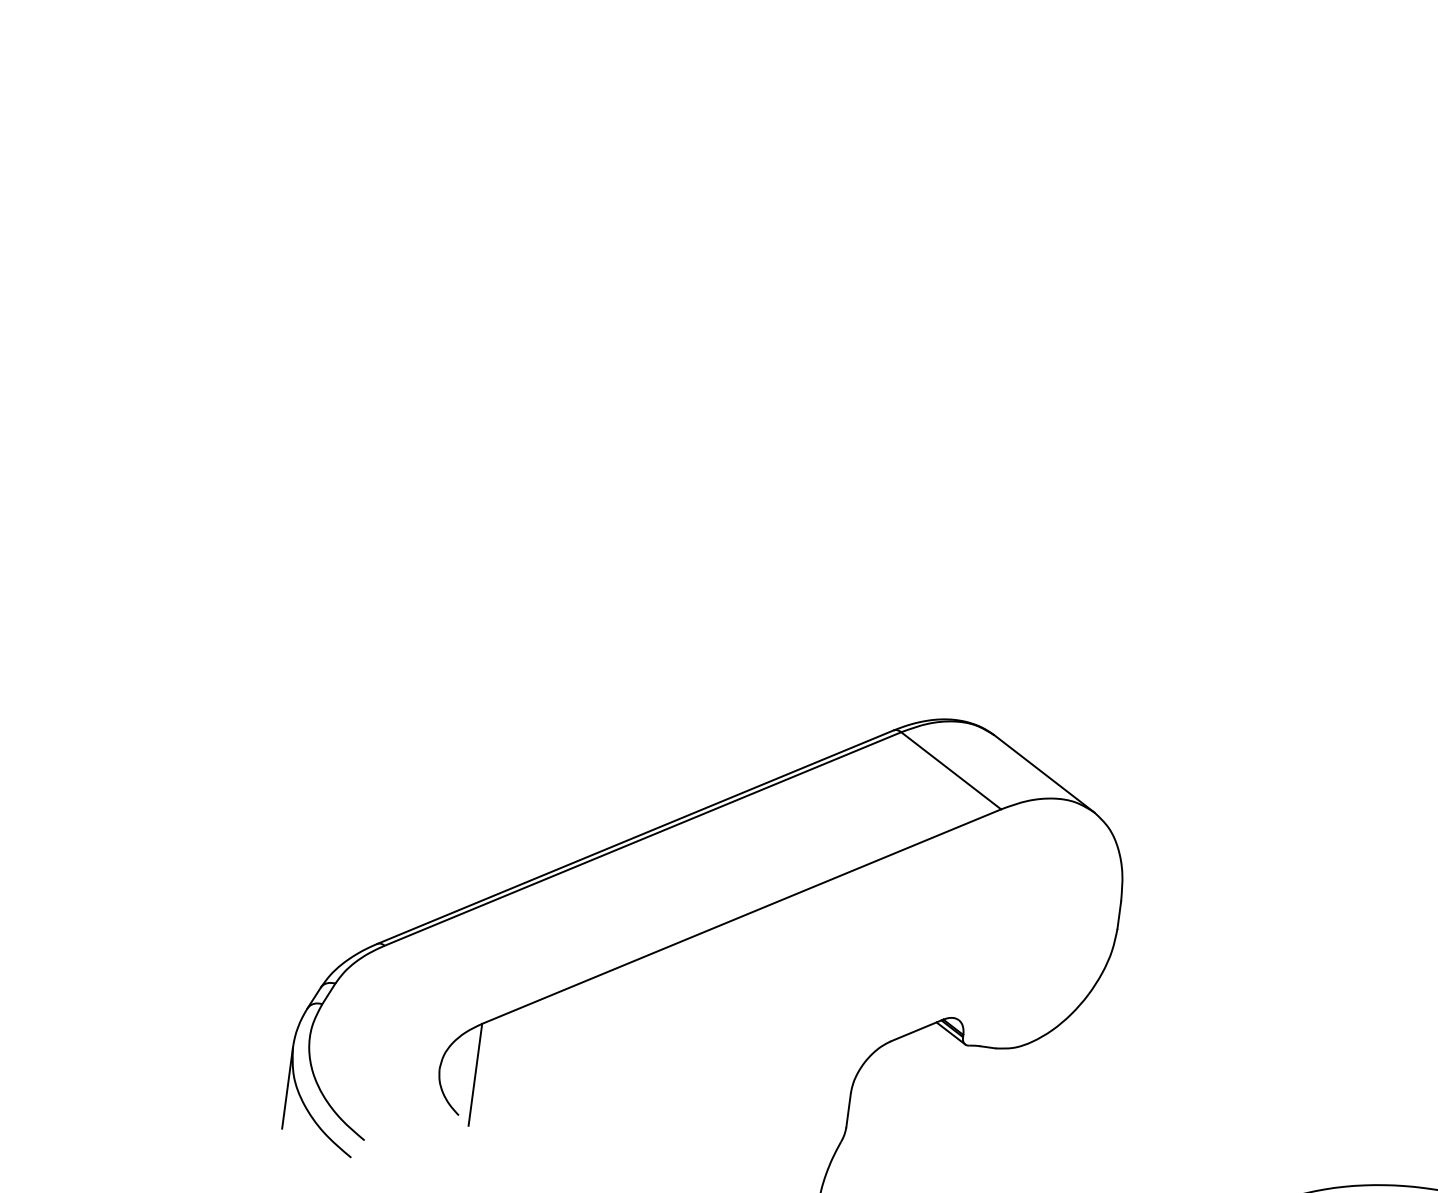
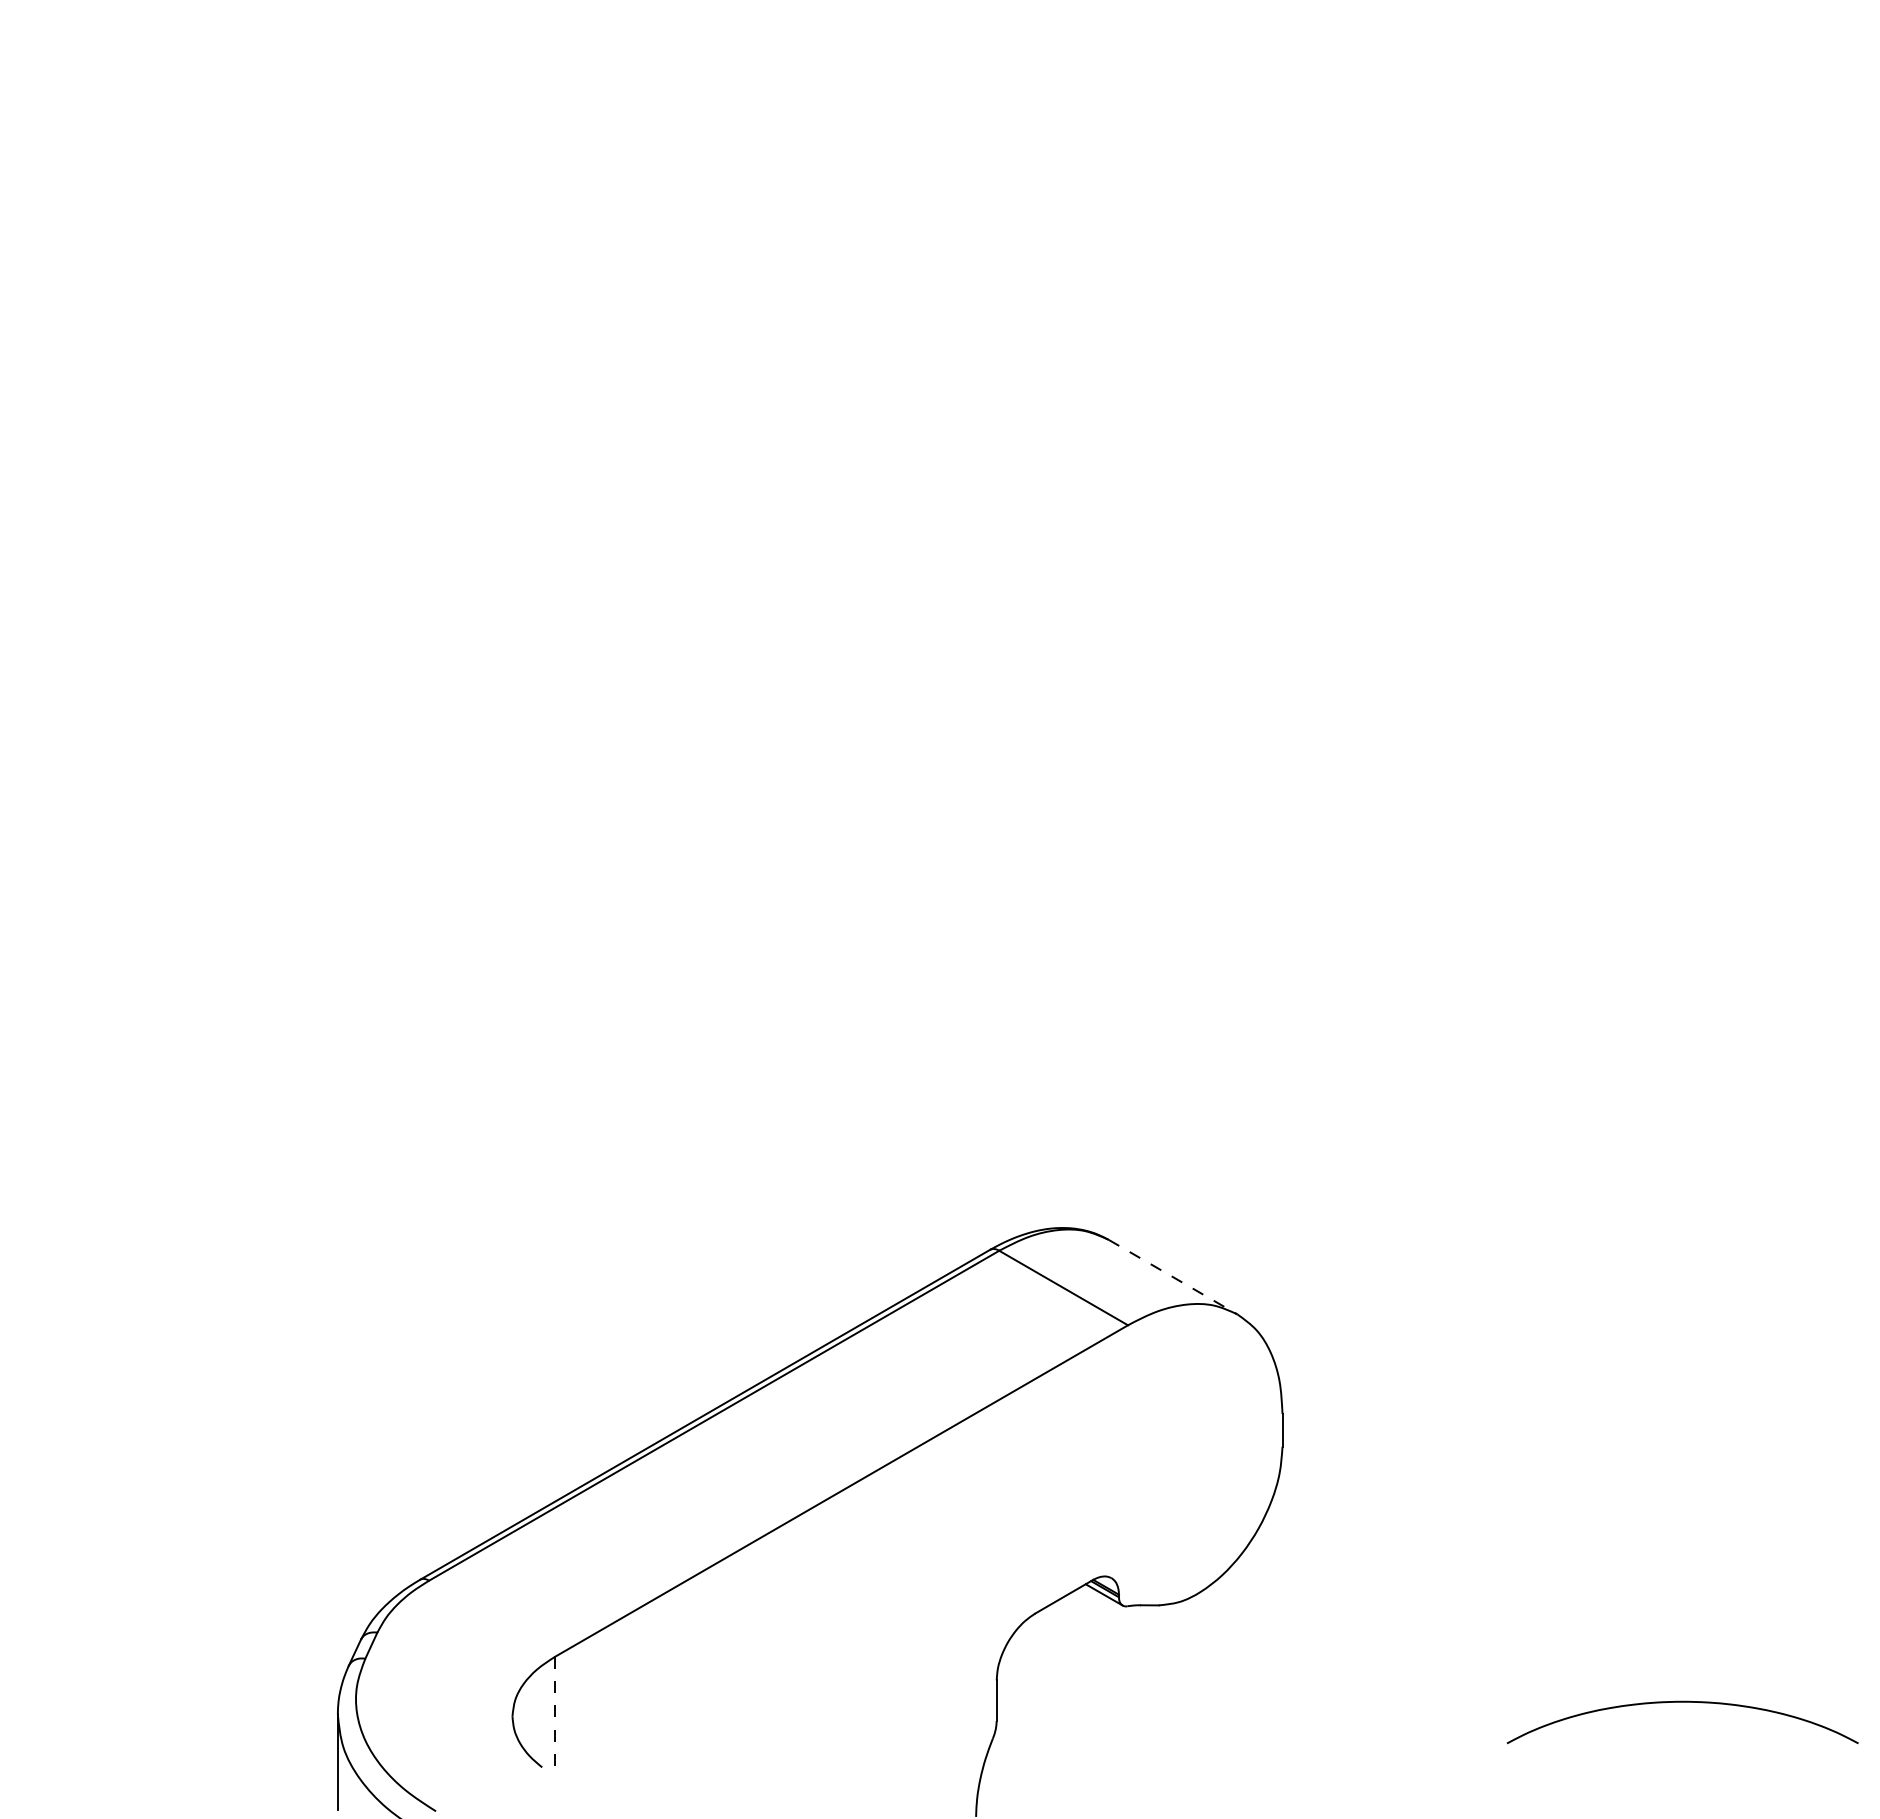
line: (1044, 774) -> (1173, 1277), solid -> dashed
line: (475, 1074) -> (555, 1717), solid -> dashed

